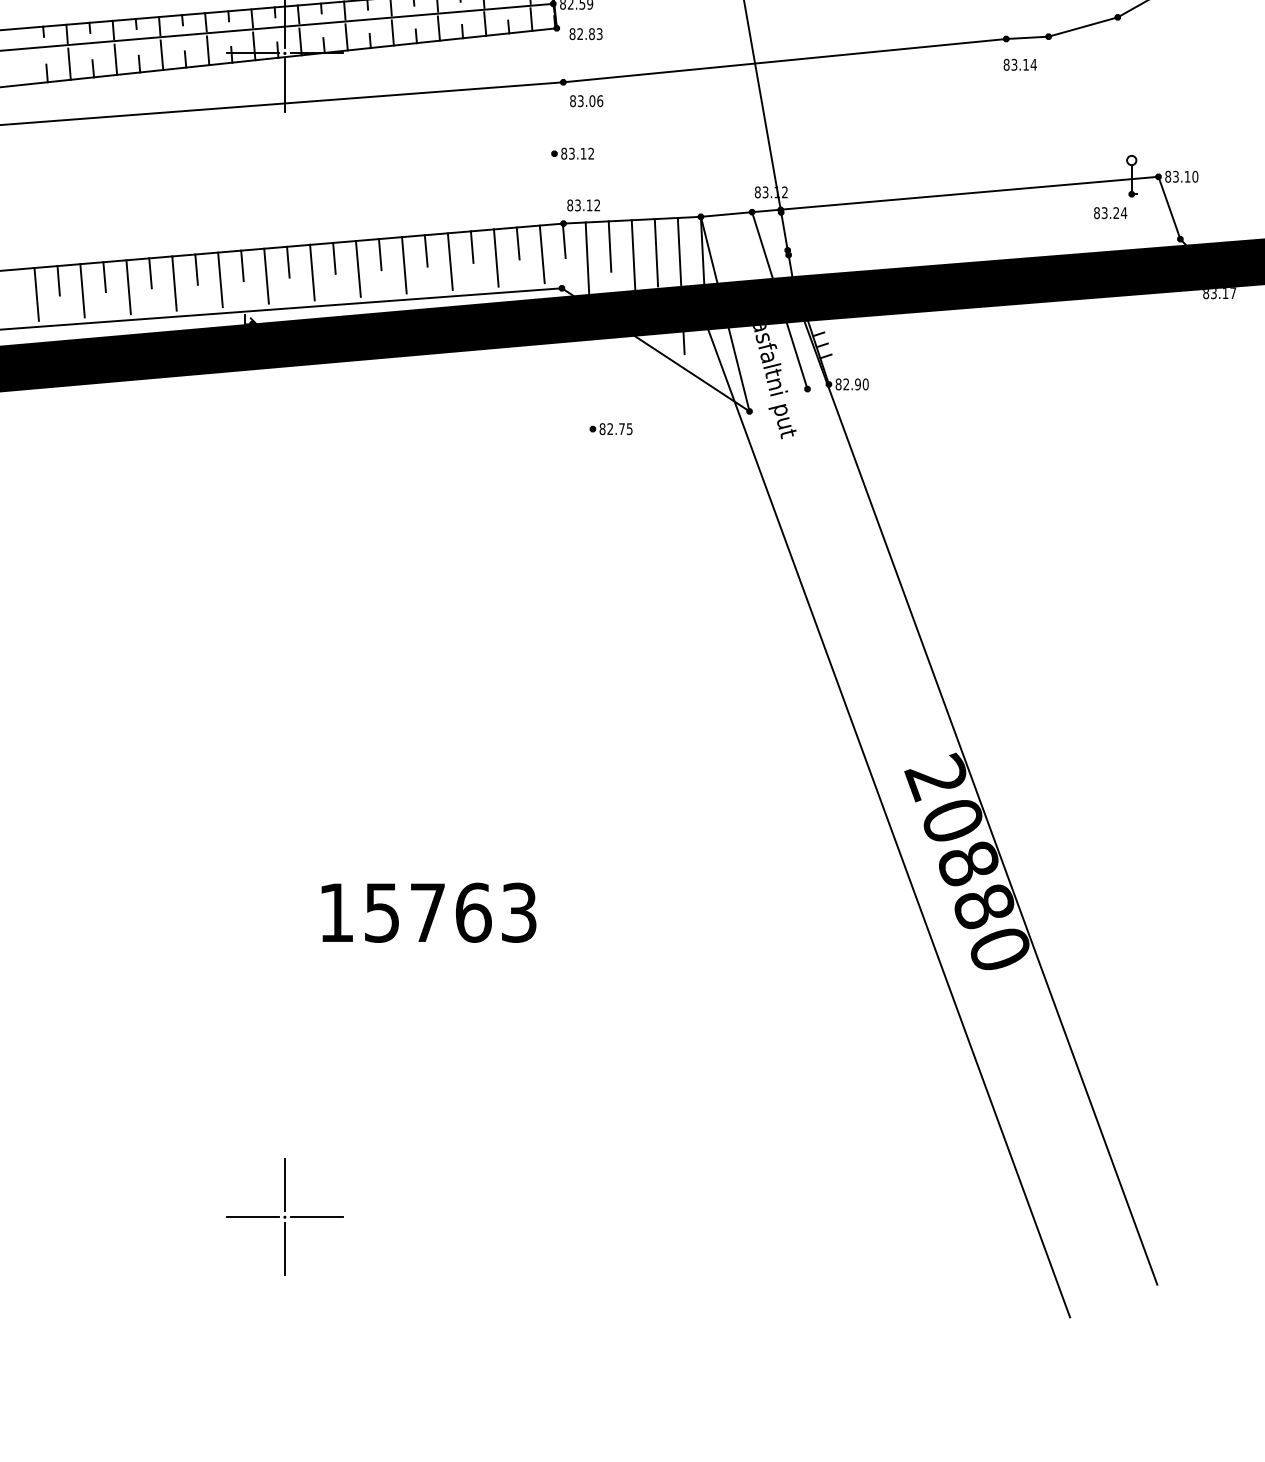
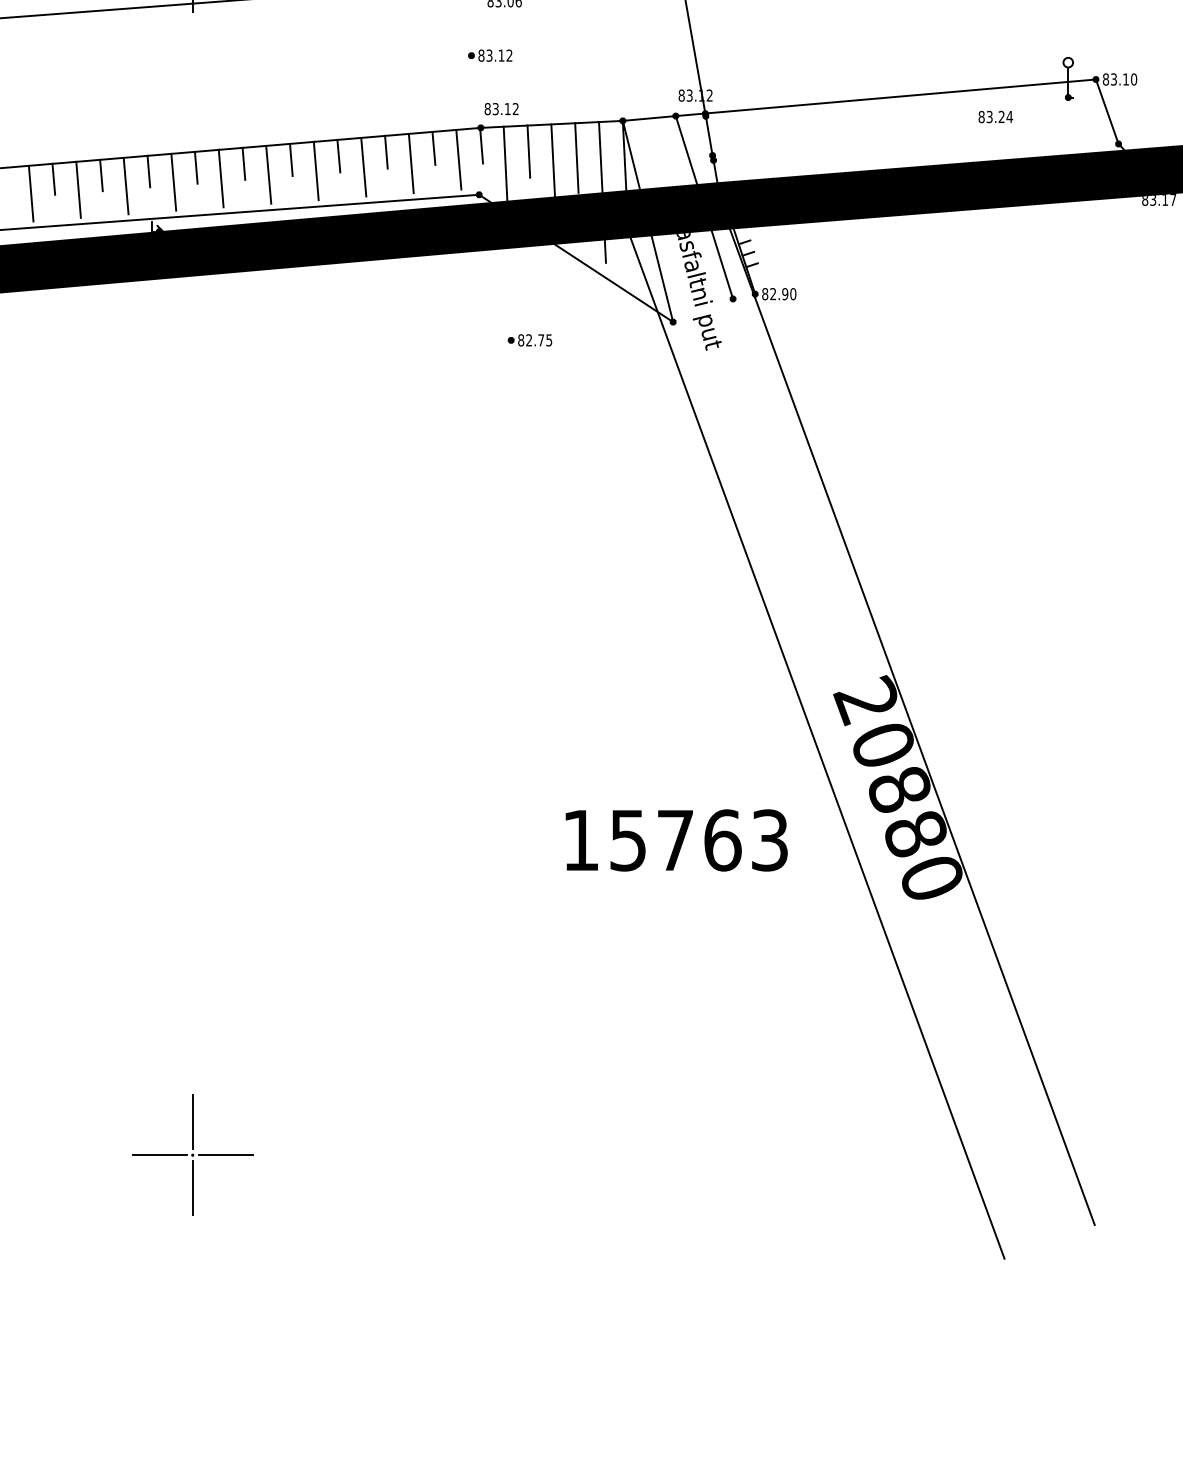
text: (1110, 213) -> (995, 117), moved
line: (104, 277) -> (6, 183), removed
text: (428, 912) -> (676, 840), moved

